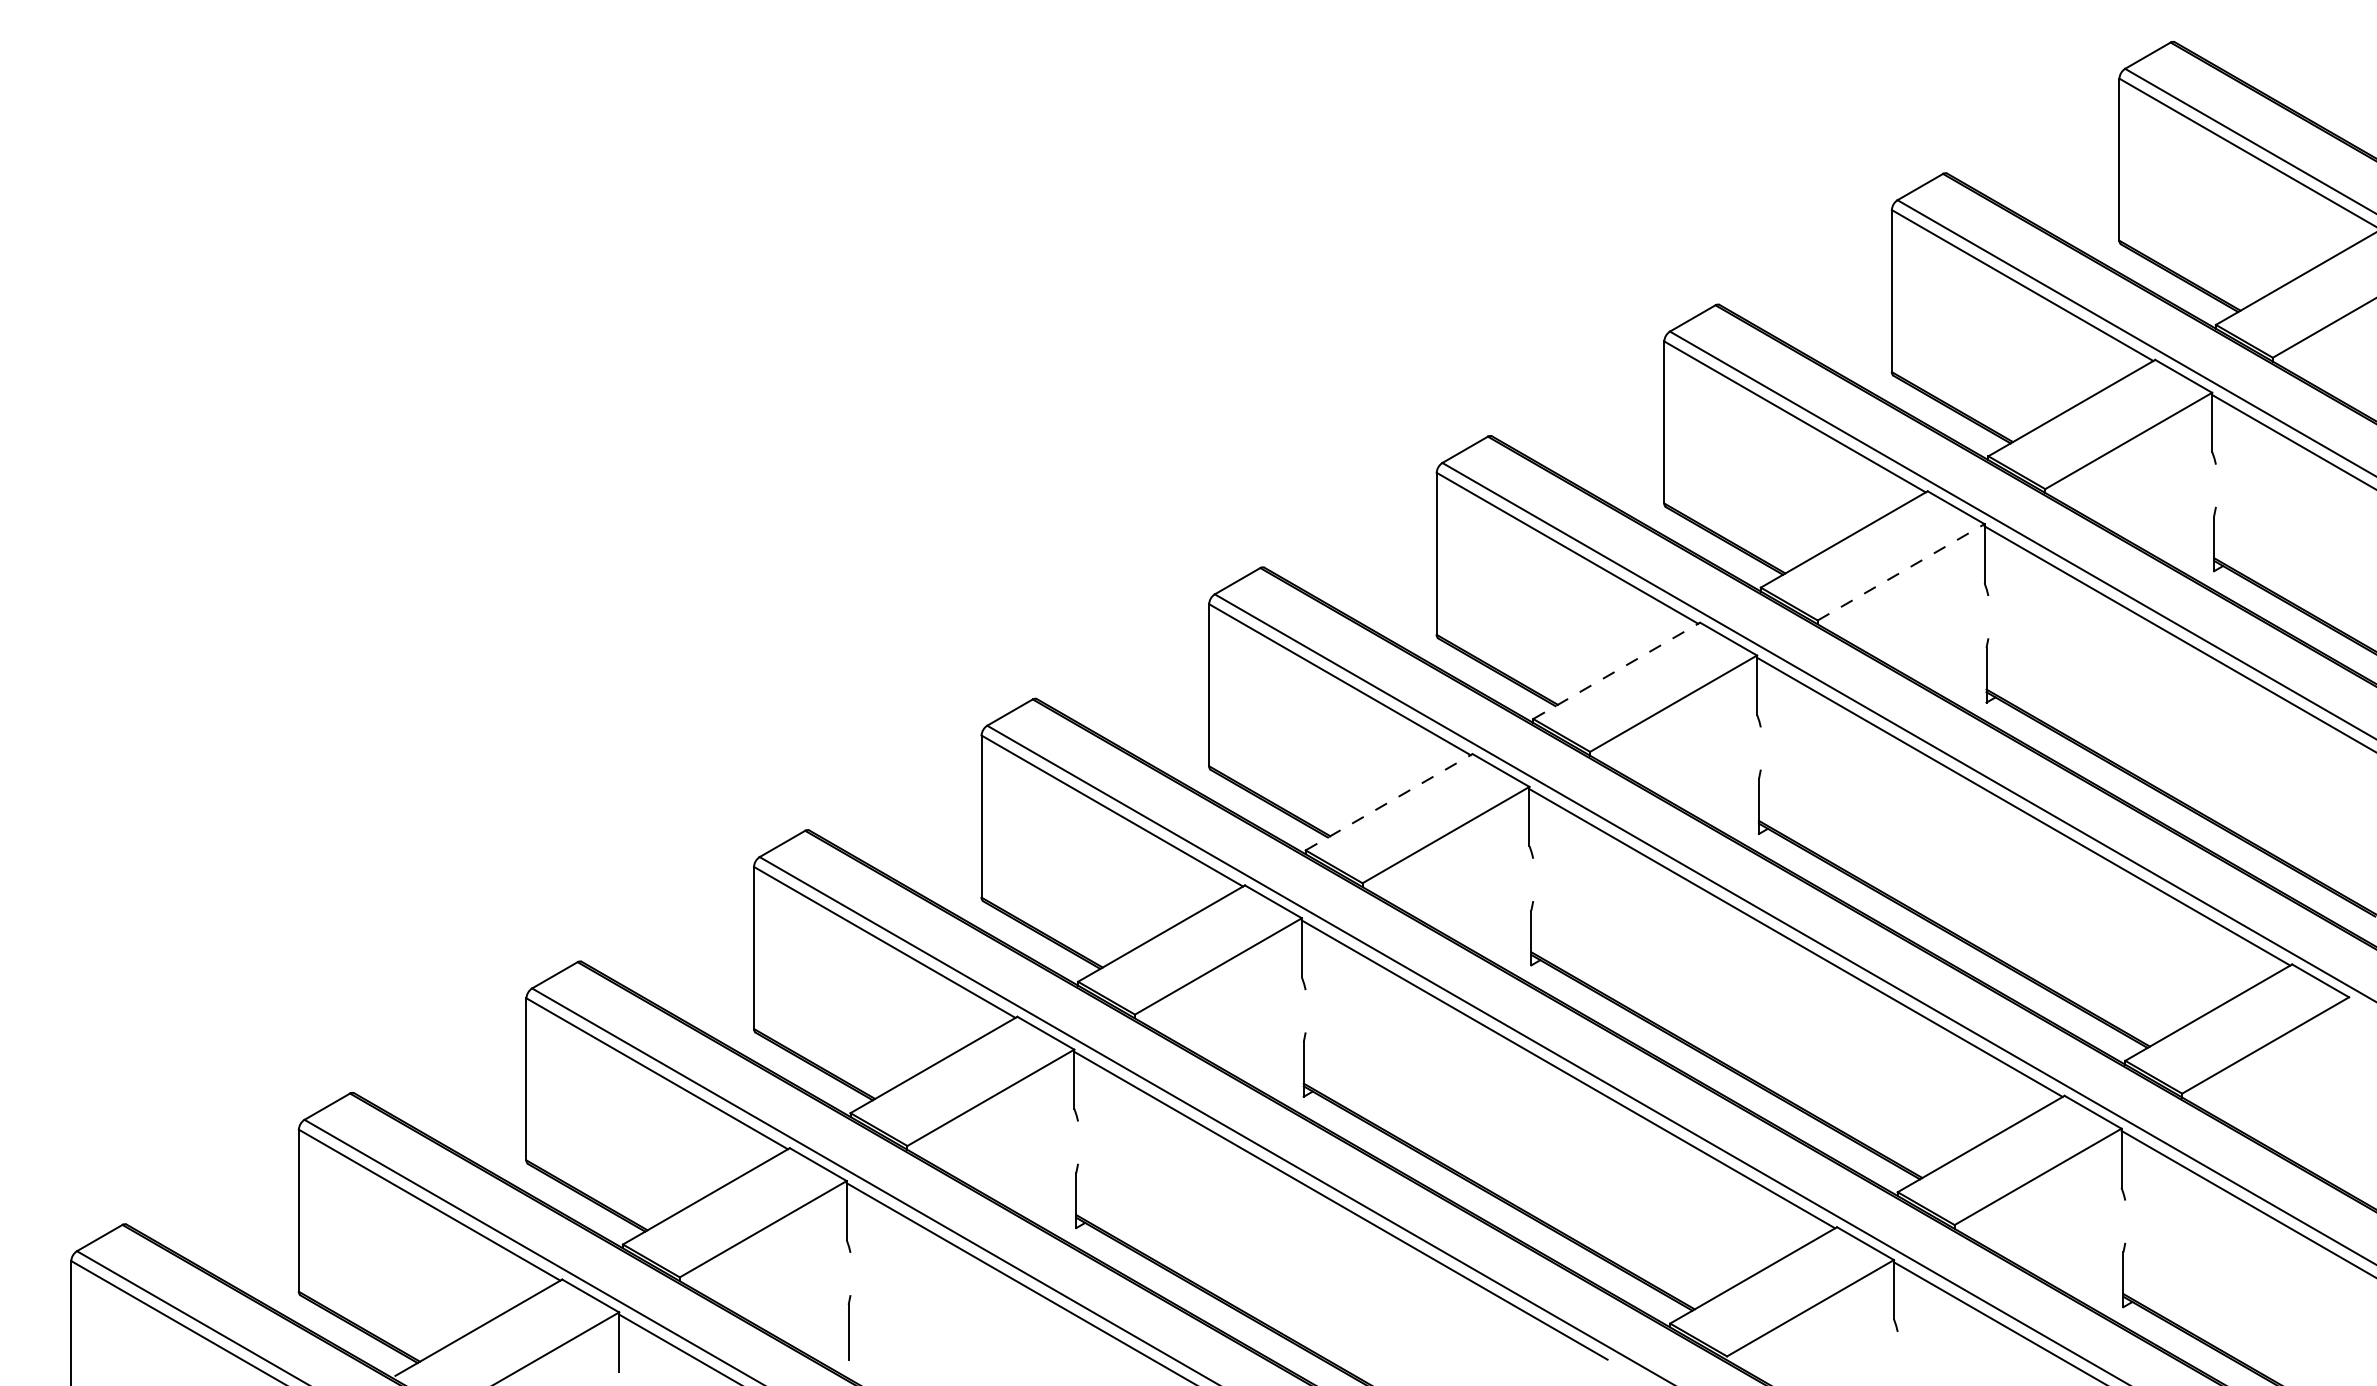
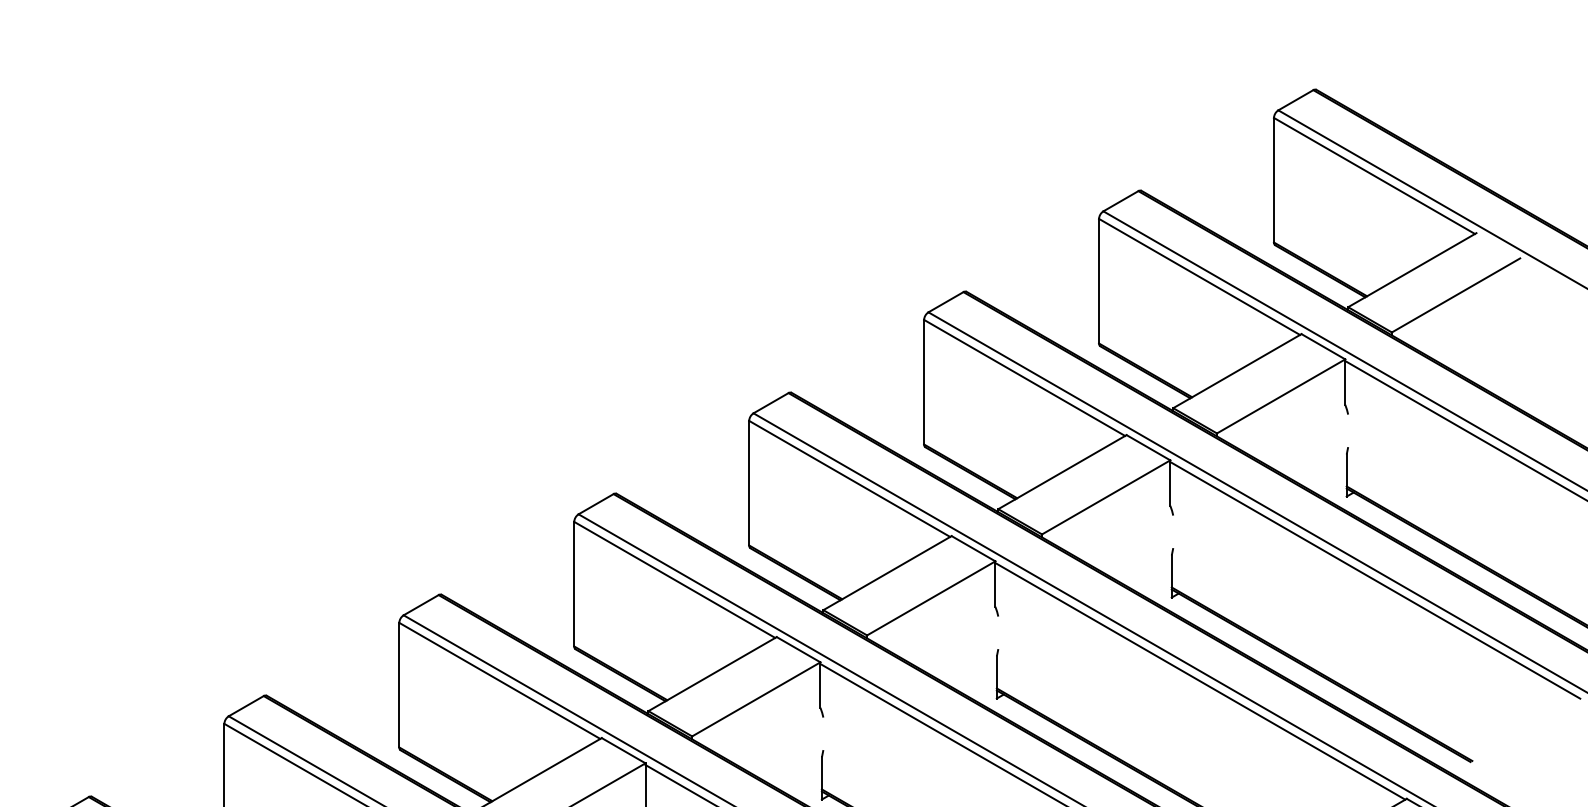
line: (1901, 572) -> (1106, 497), dashed -> solid
line: (1617, 670) -> (888, 572), dashed -> solid
line: (1389, 801) -> (712, 673), dashed -> solid

